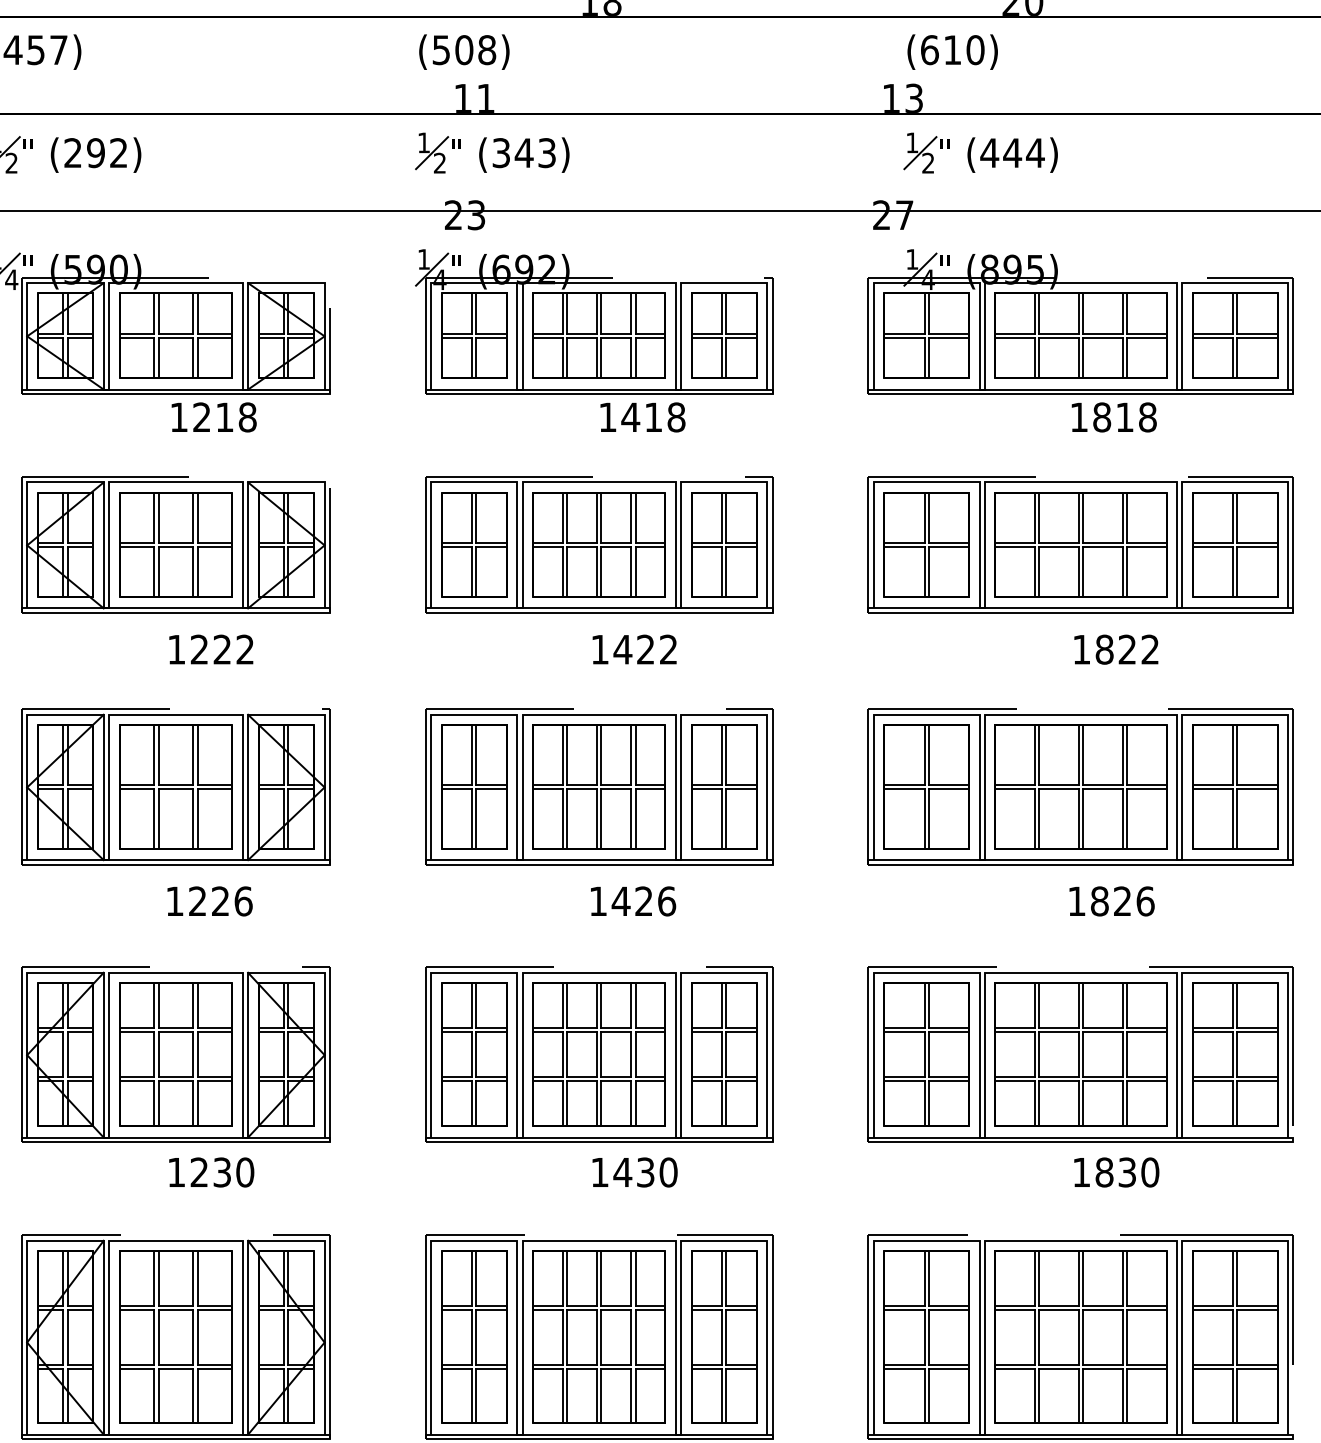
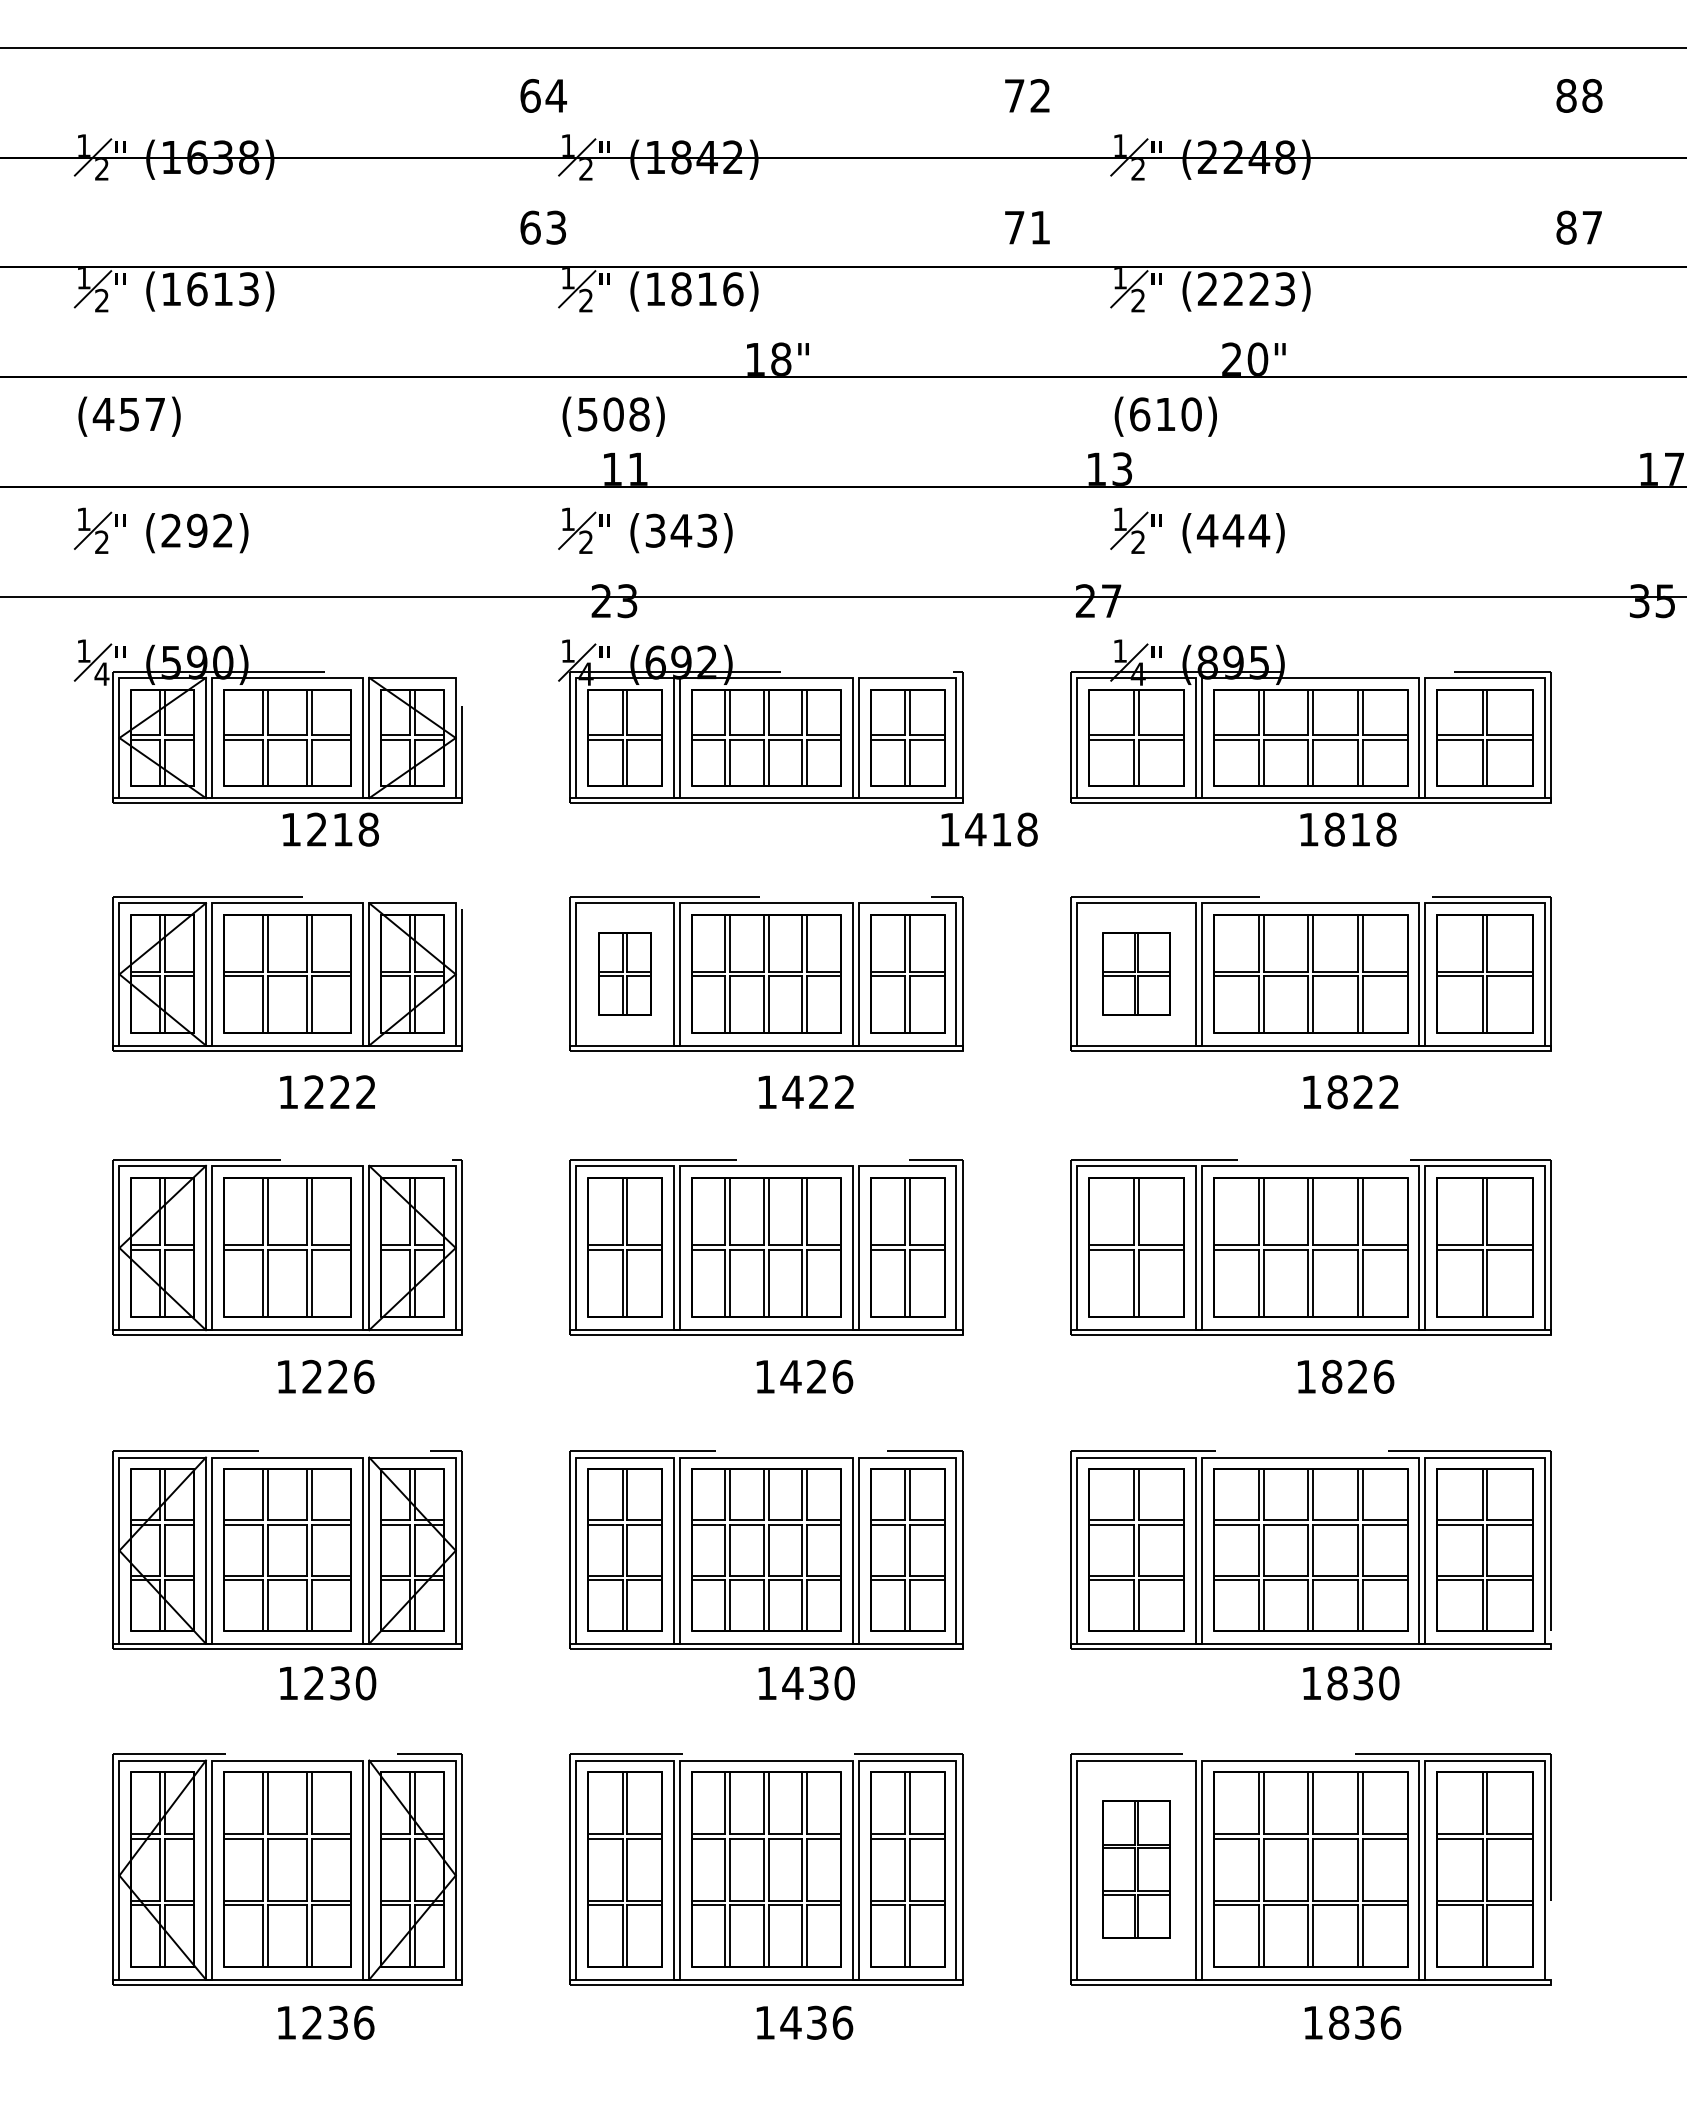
text: (642, 417) -> (989, 829), moved
part: (473, 544) -> (624, 973), size x0.7
part: (926, 544) -> (1136, 973), size x0.7
part: (926, 1337) -> (1136, 1869), size x0.7

